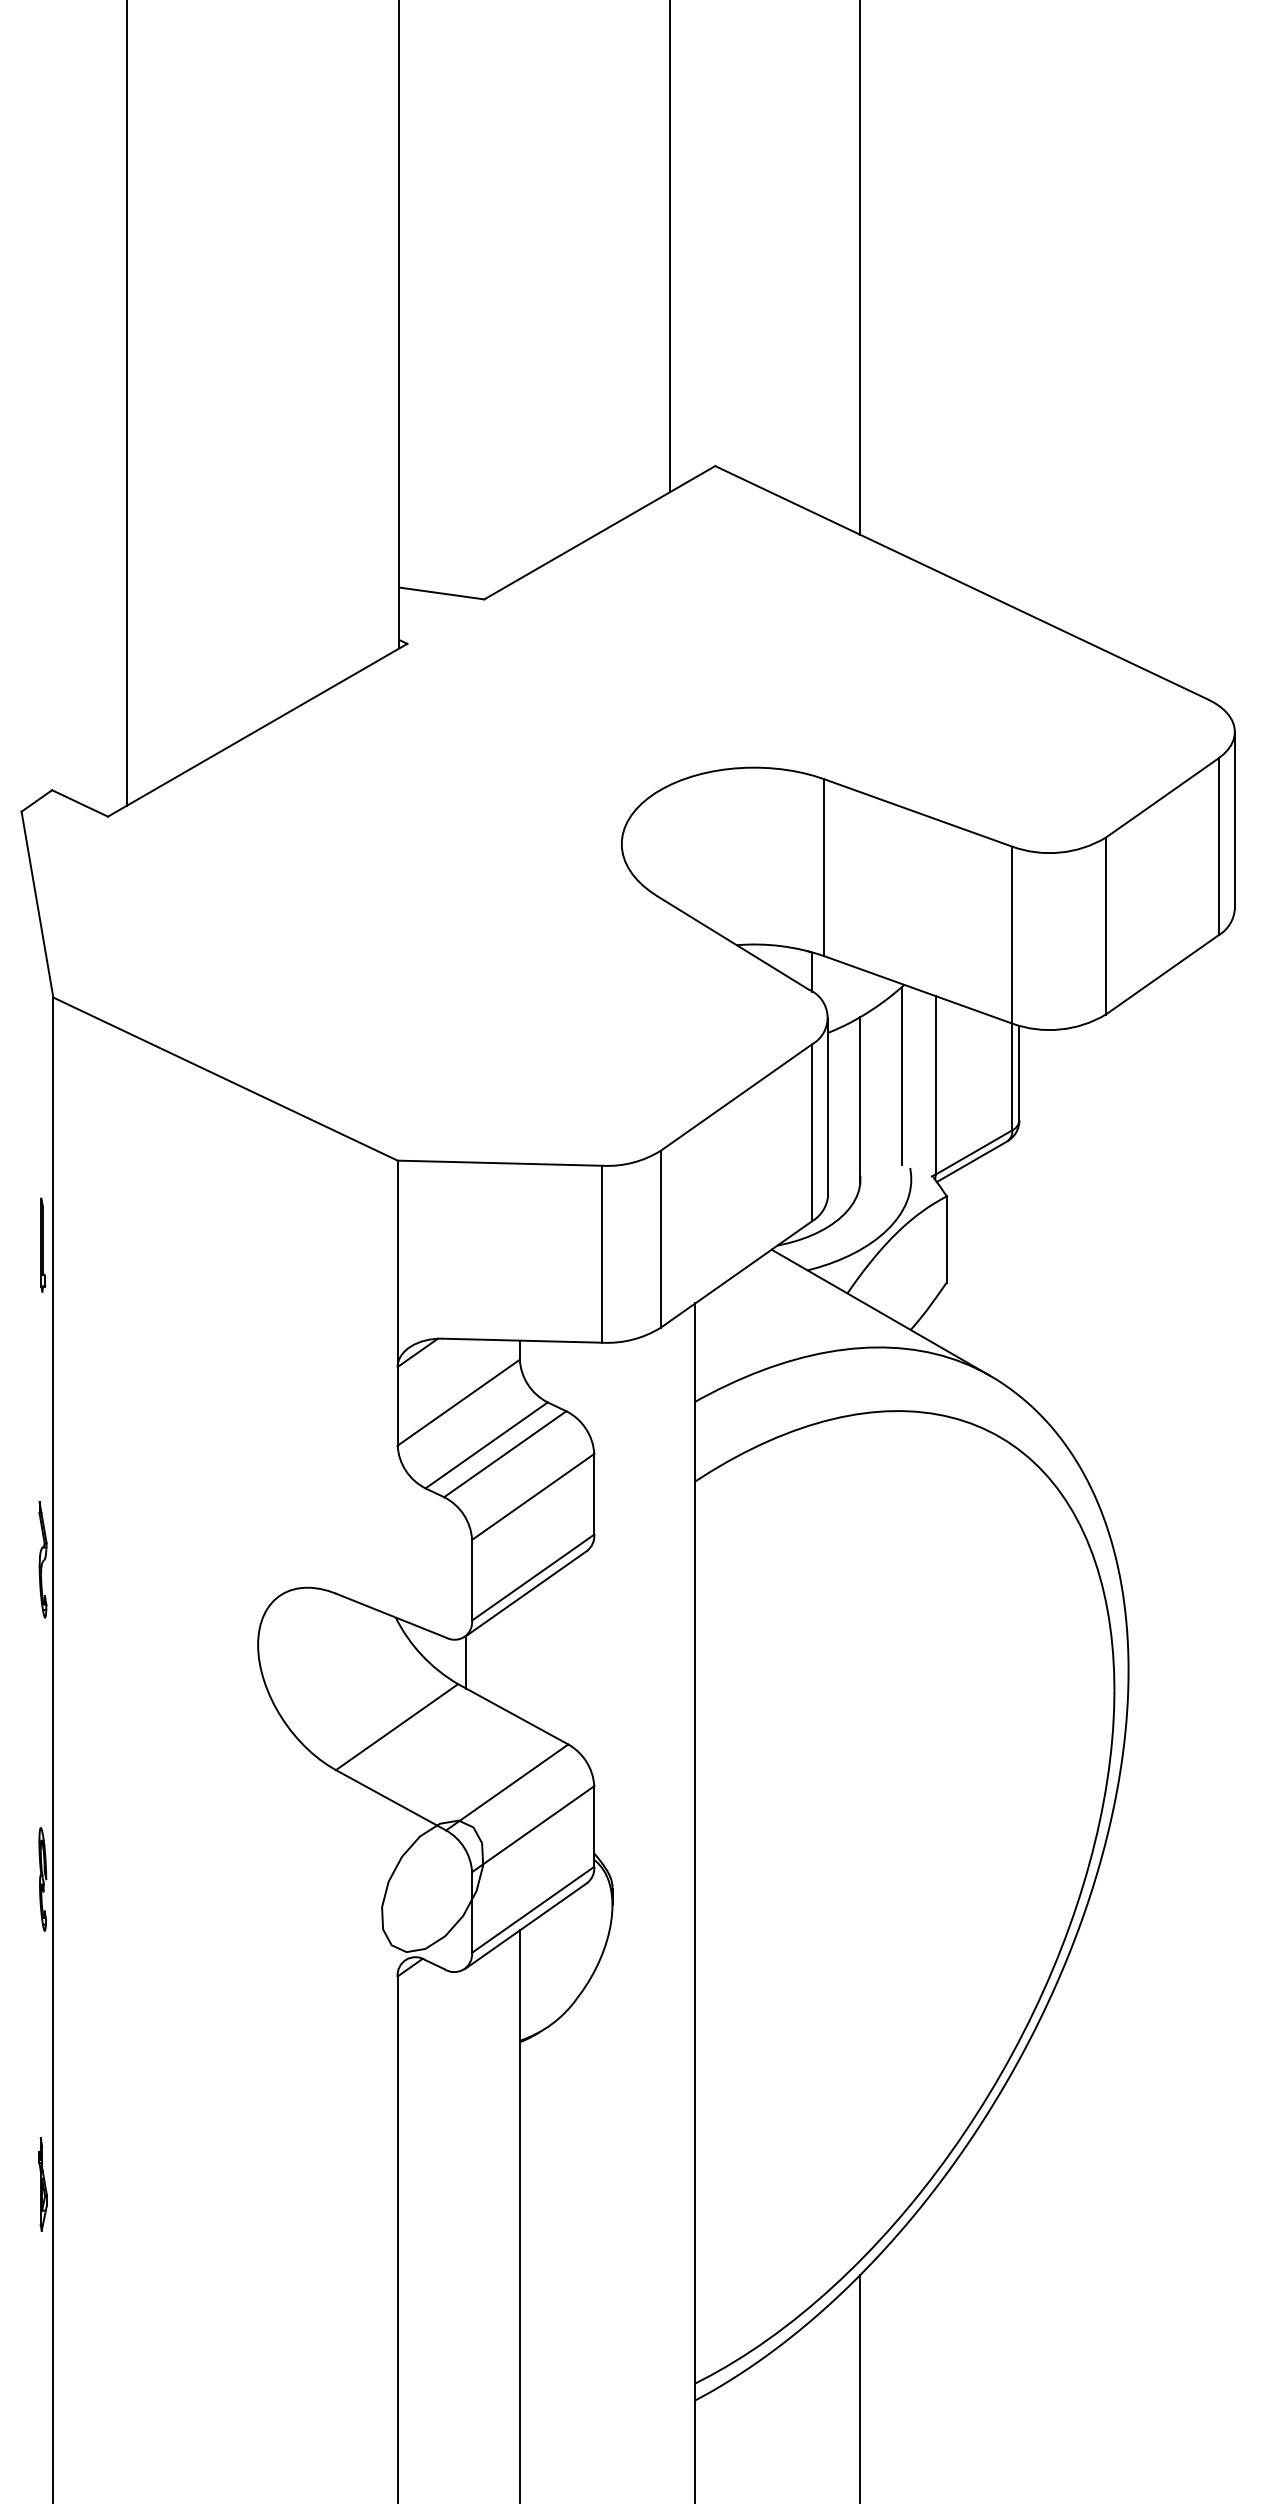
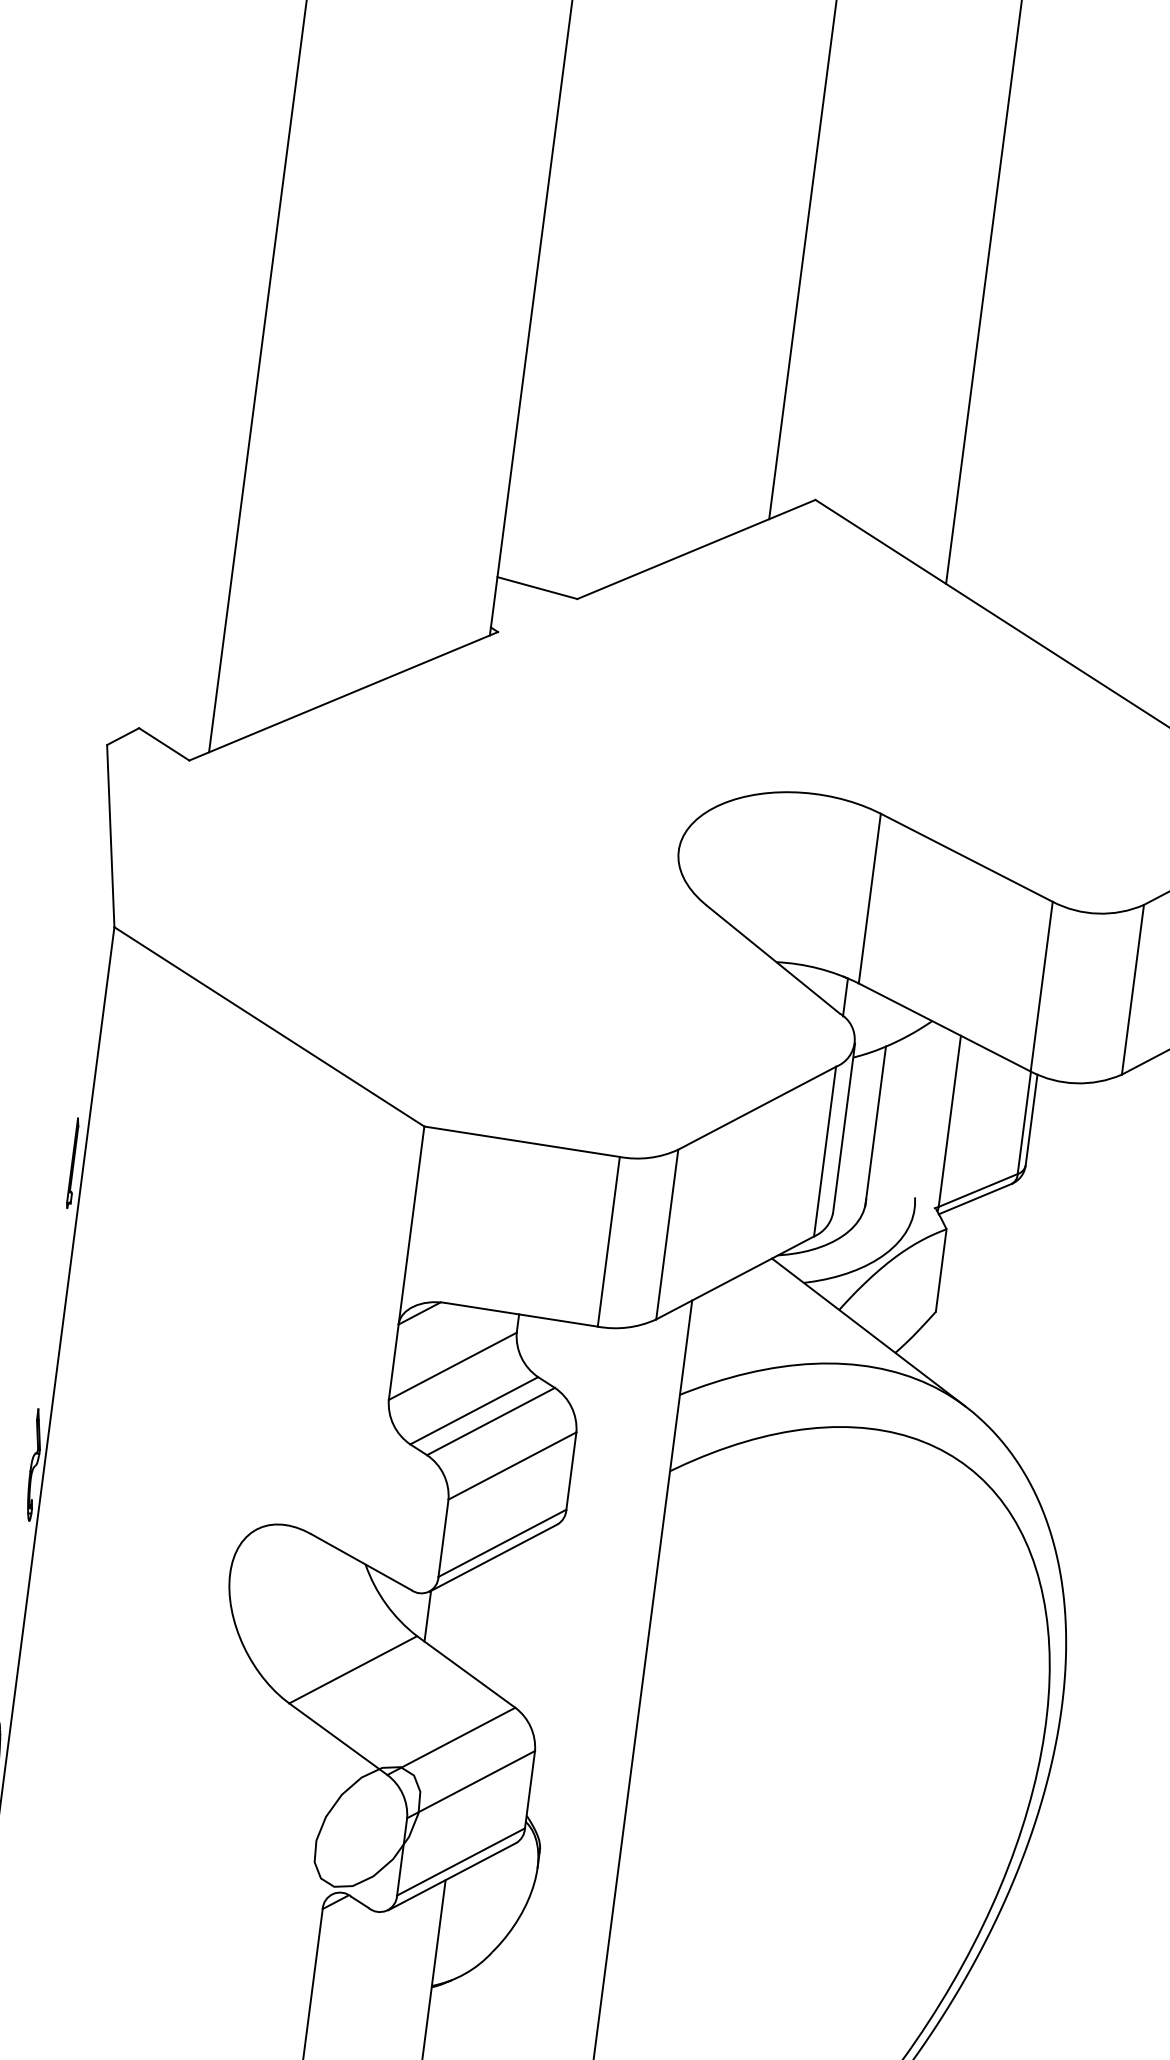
line: (901, 1075) -> (918, 1107), removed

